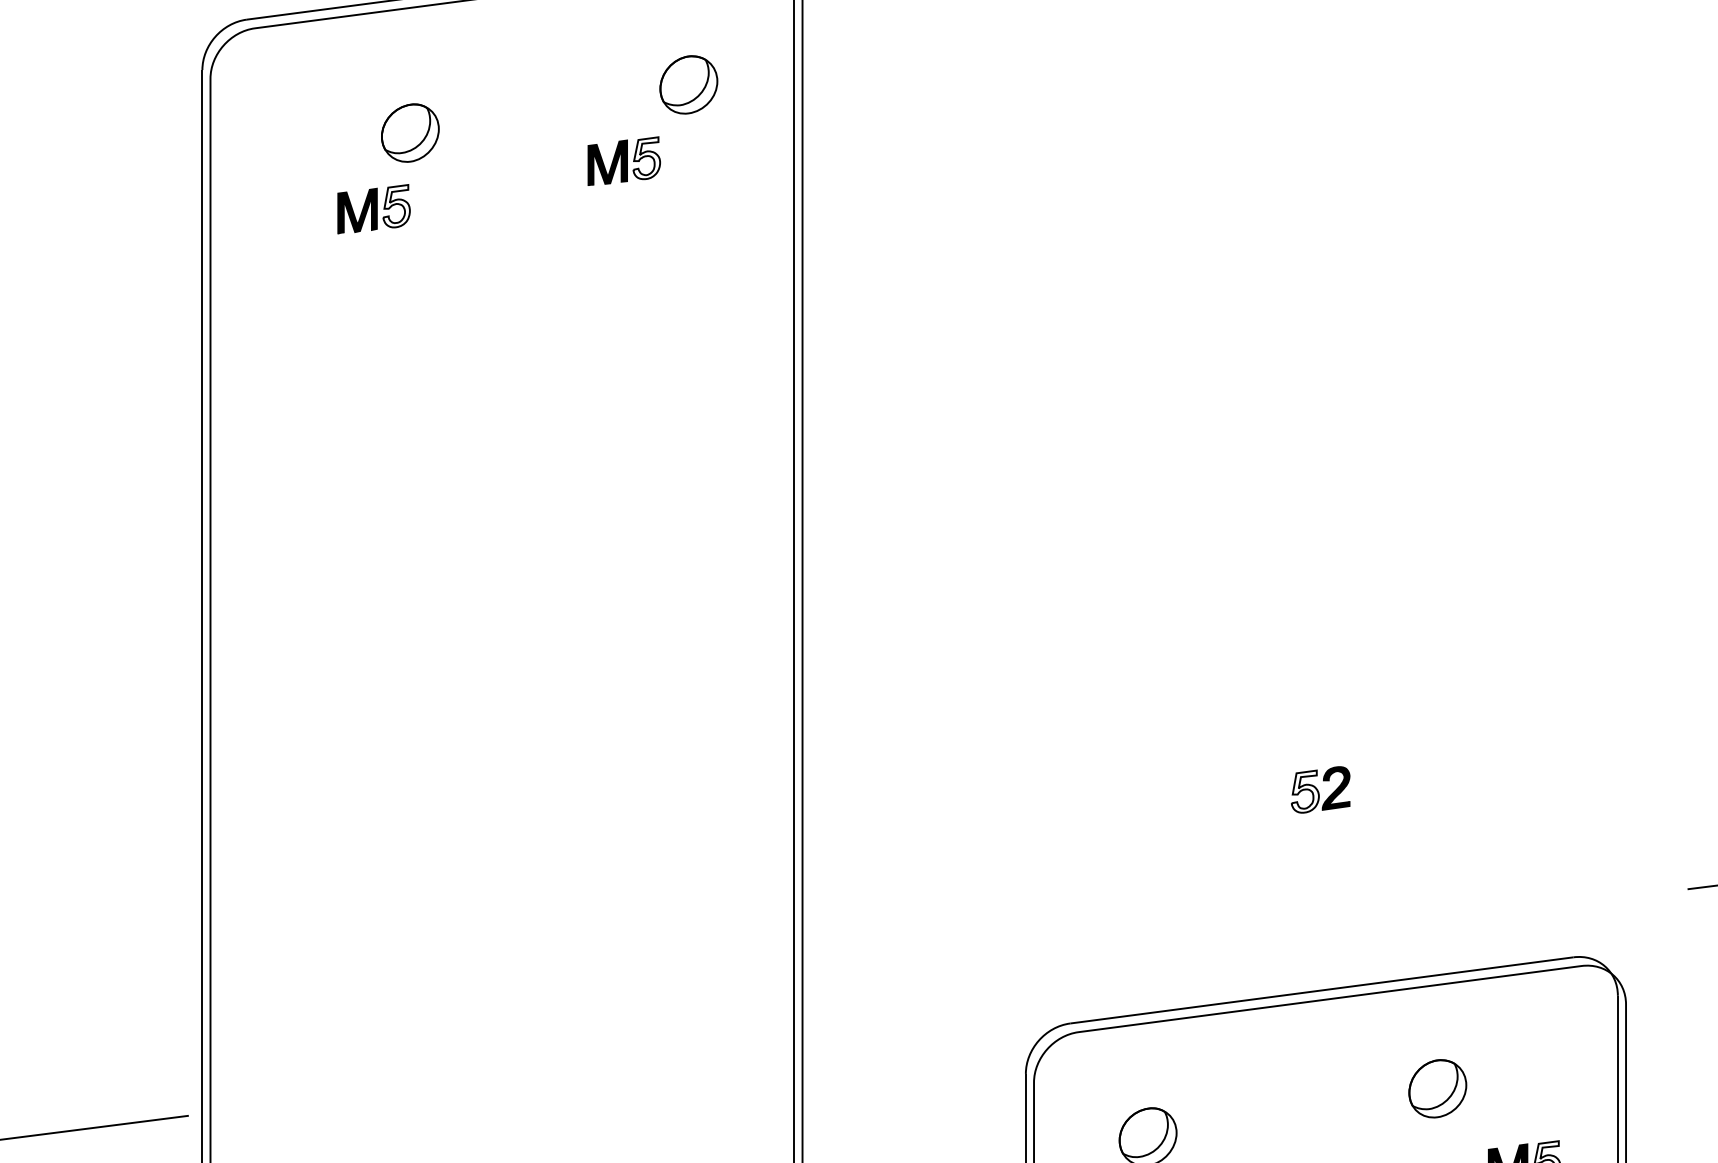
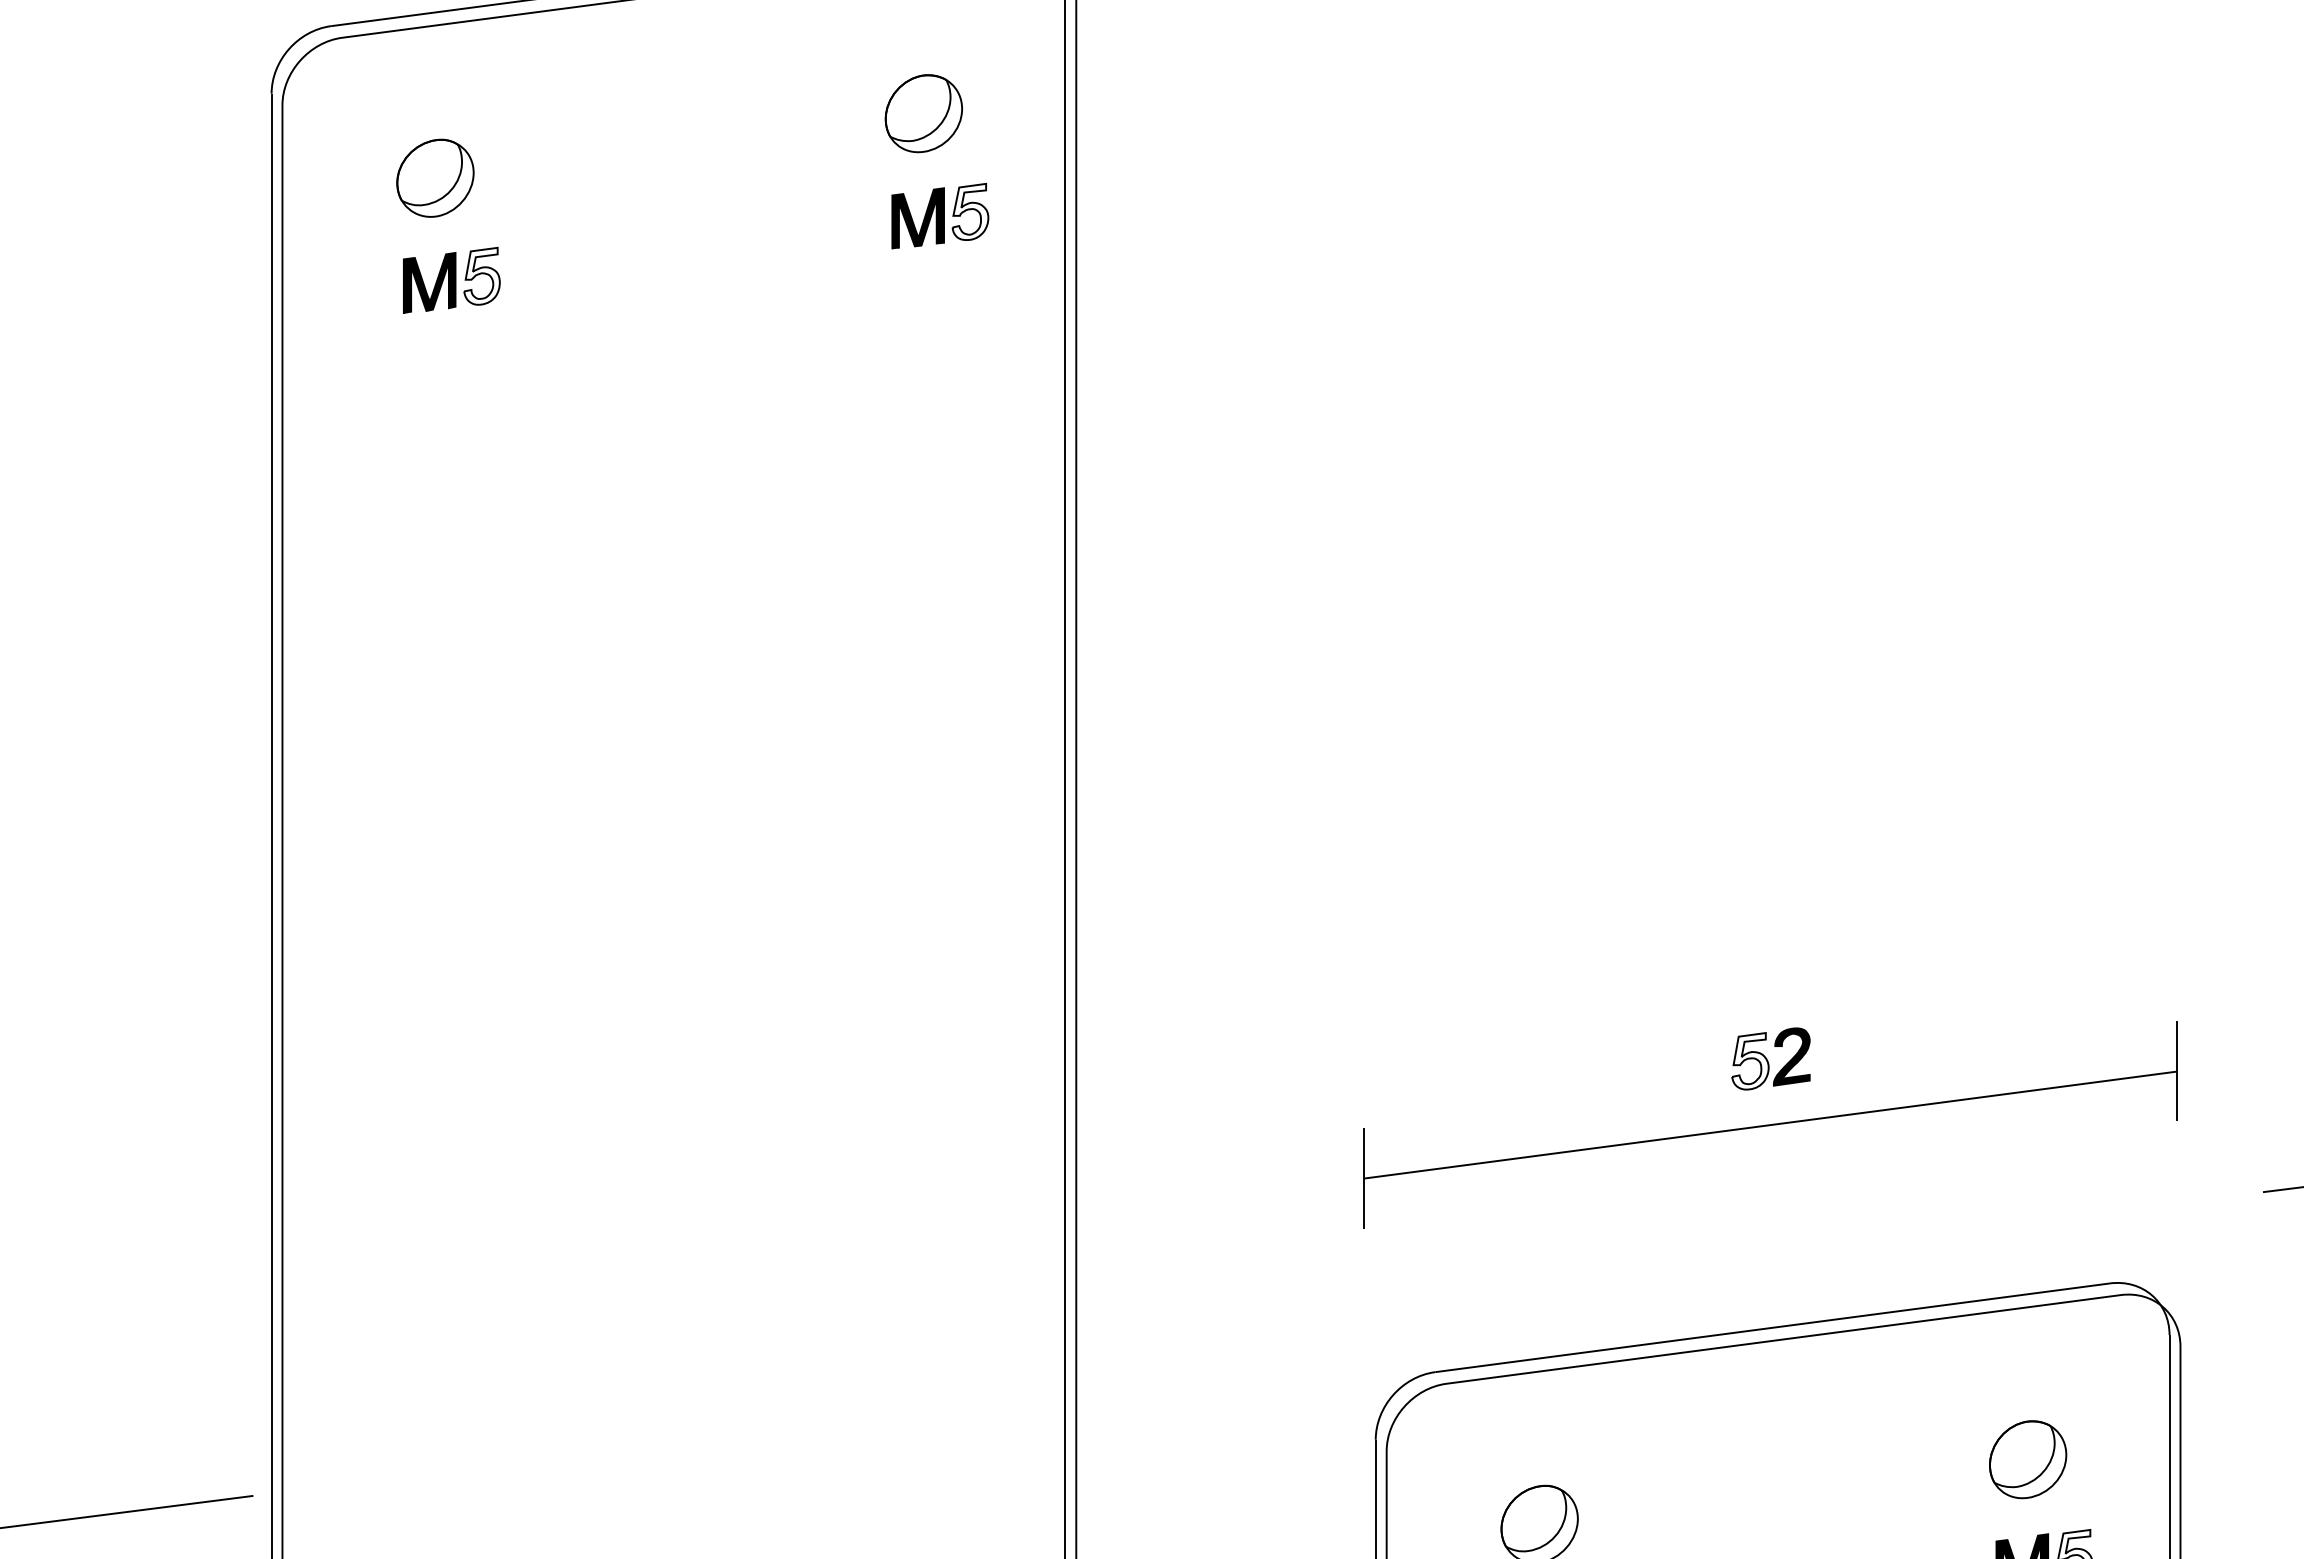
part: (410, 132) -> (435, 177), moved
part: (624, 160) -> (940, 215), moved
part: (373, 208) -> (451, 279), moved
part: (1320, 838) -> (1770, 1124), added
part: (1438, 1088) -> (2028, 1459), moved

